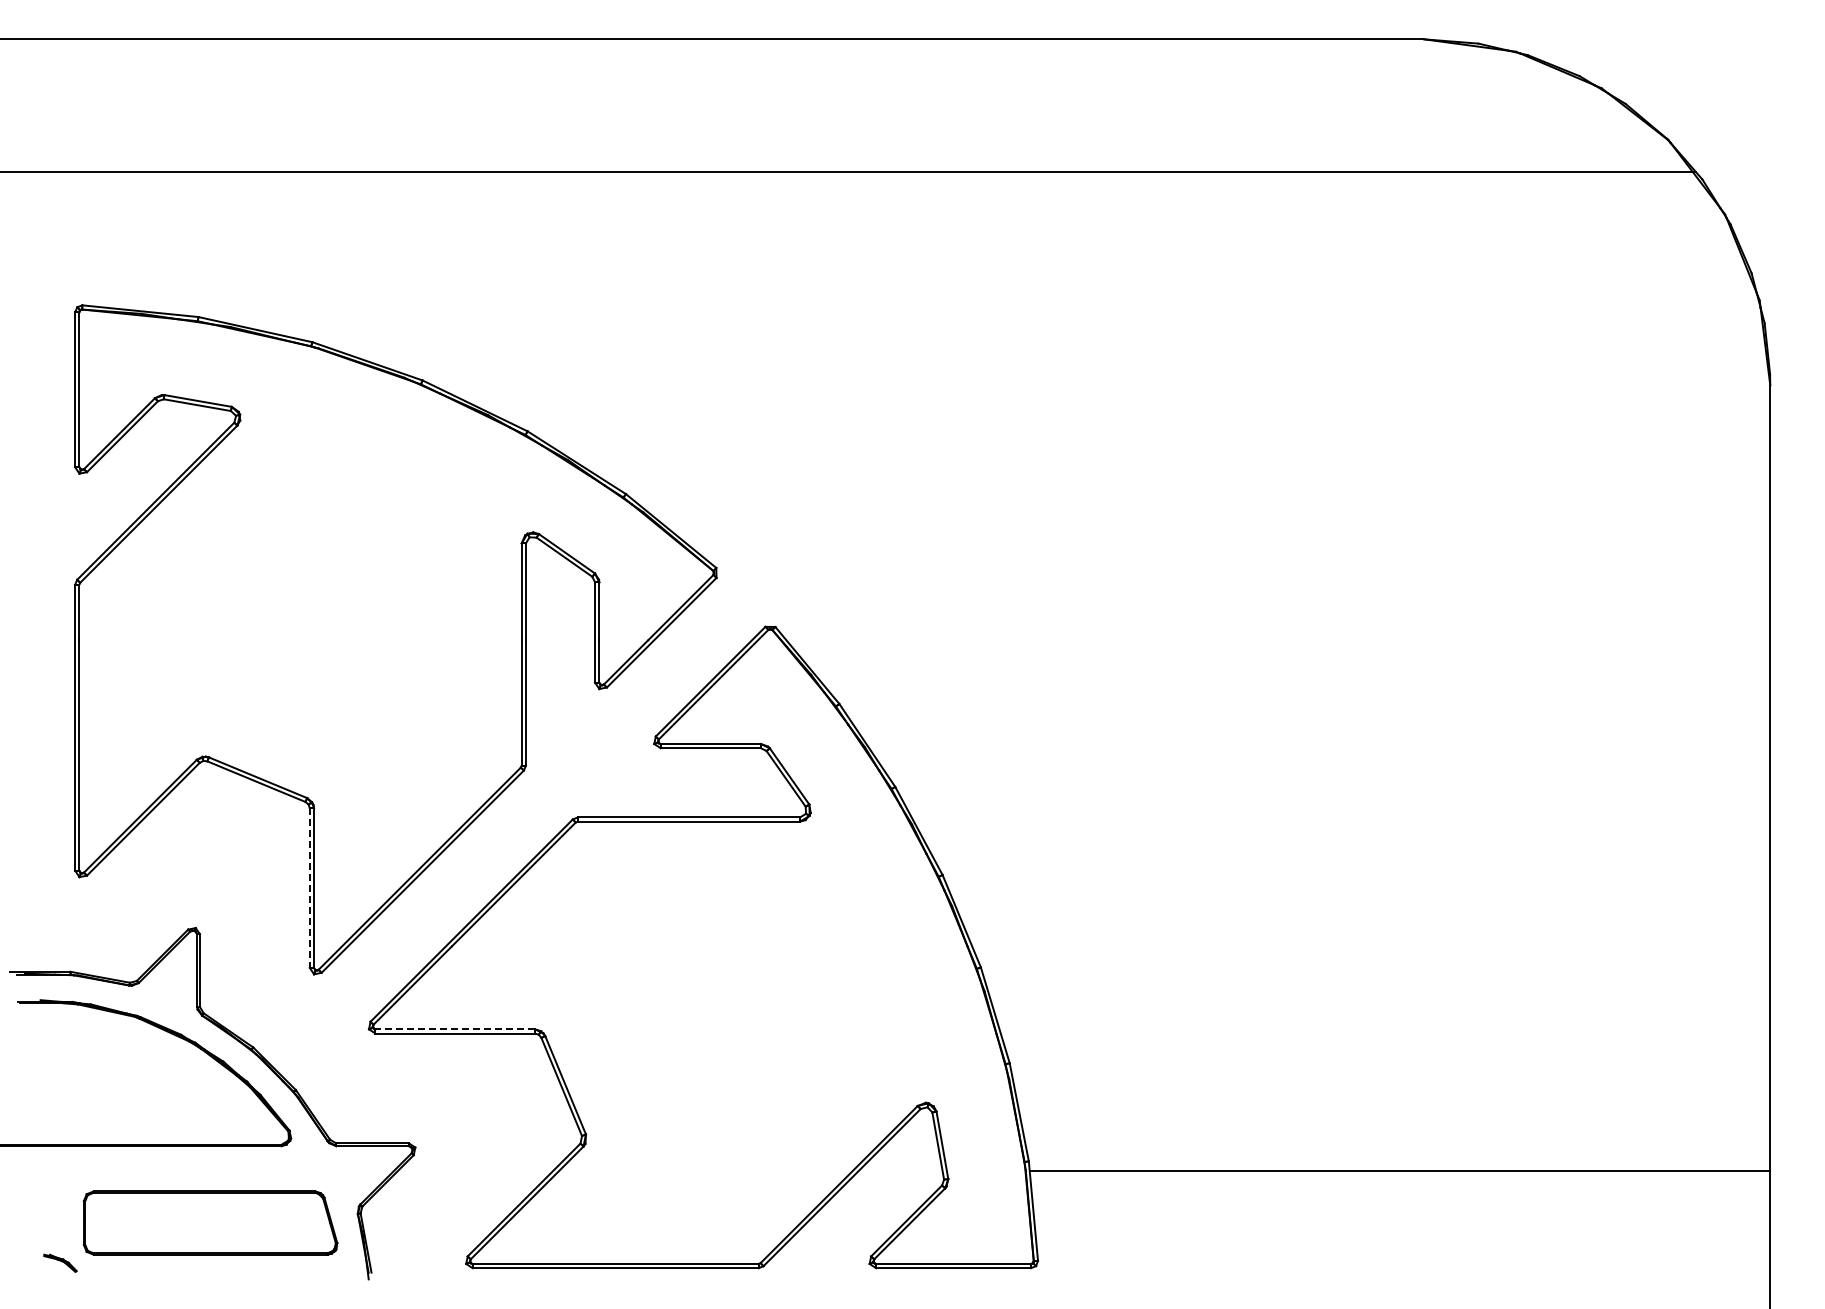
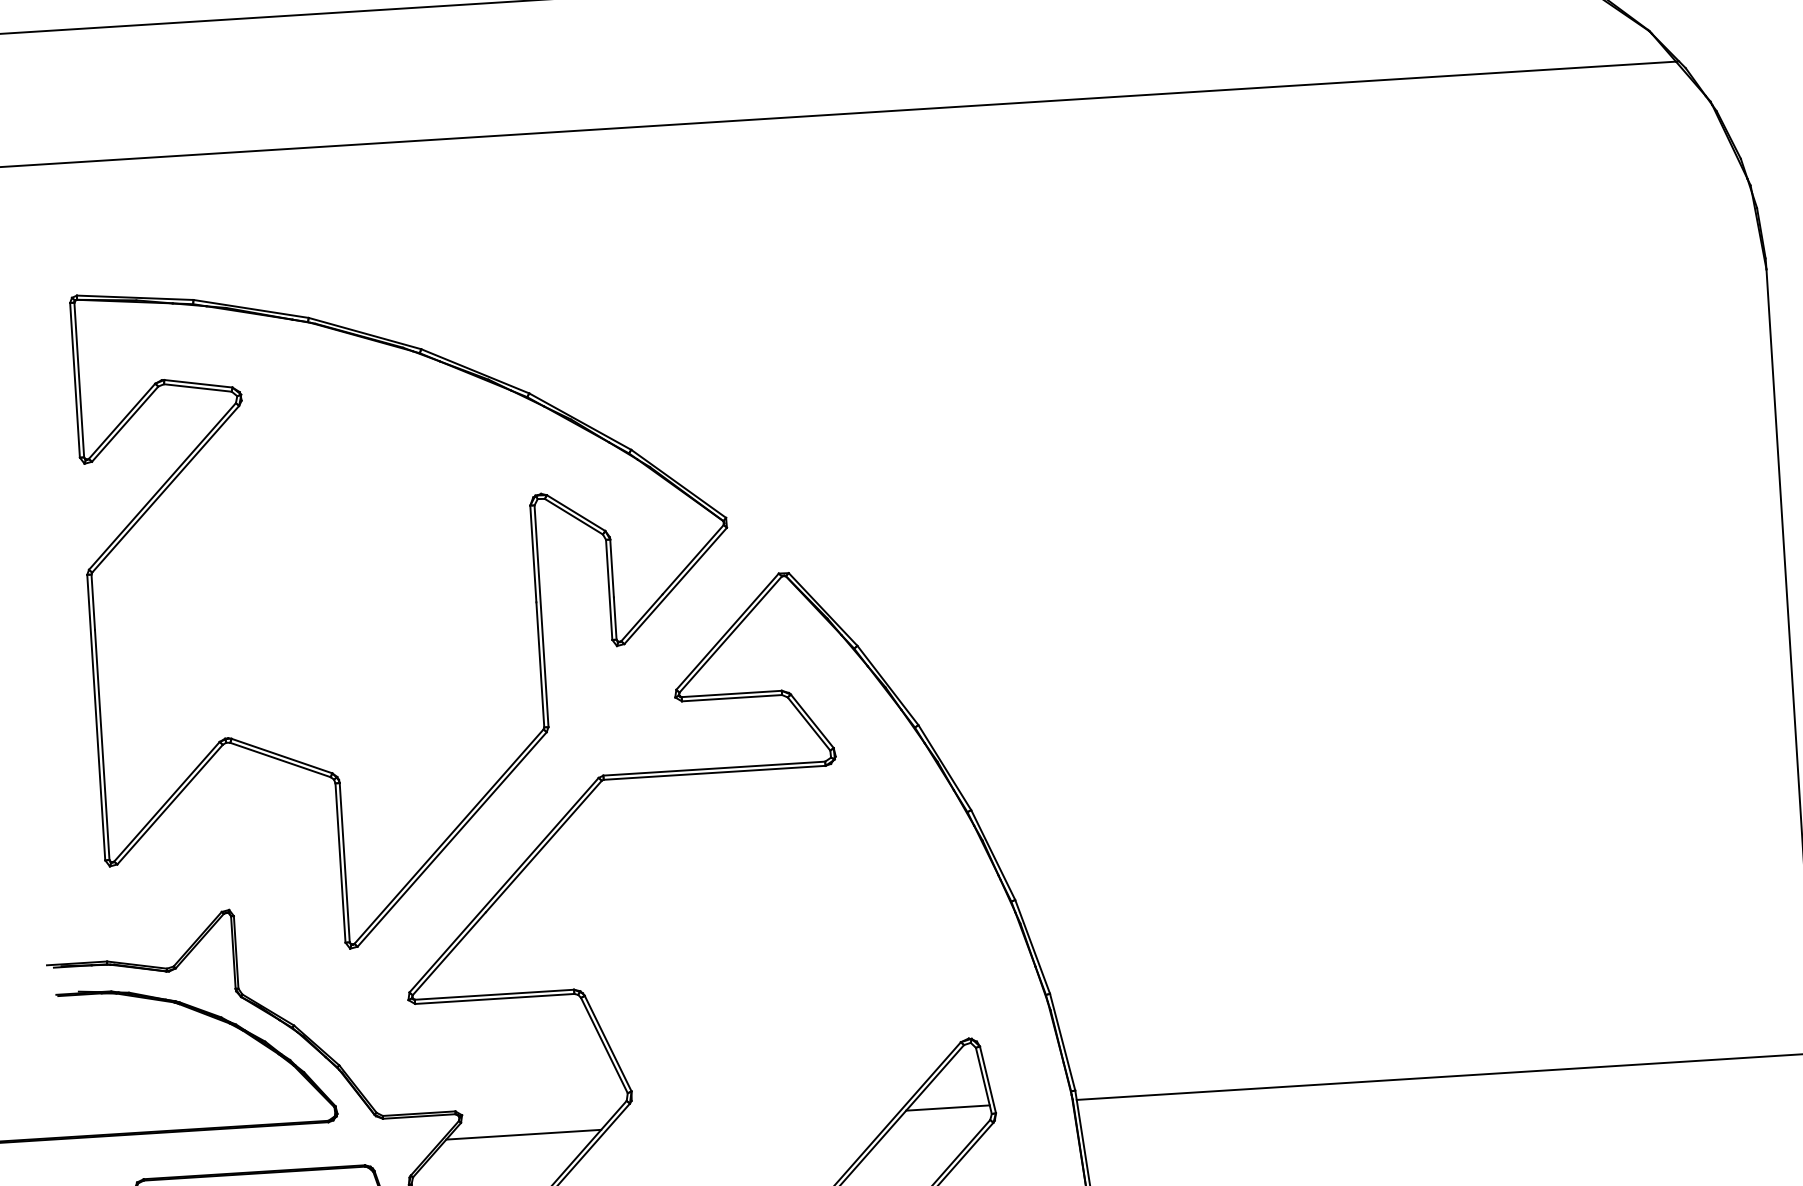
line: (309, 888) -> (340, 863), dashed -> solid
line: (455, 1029) -> (494, 994), dashed -> solid
line: (475, 1170) -> (523, 1134), added
line: (900, 1170) -> (947, 1107), added

